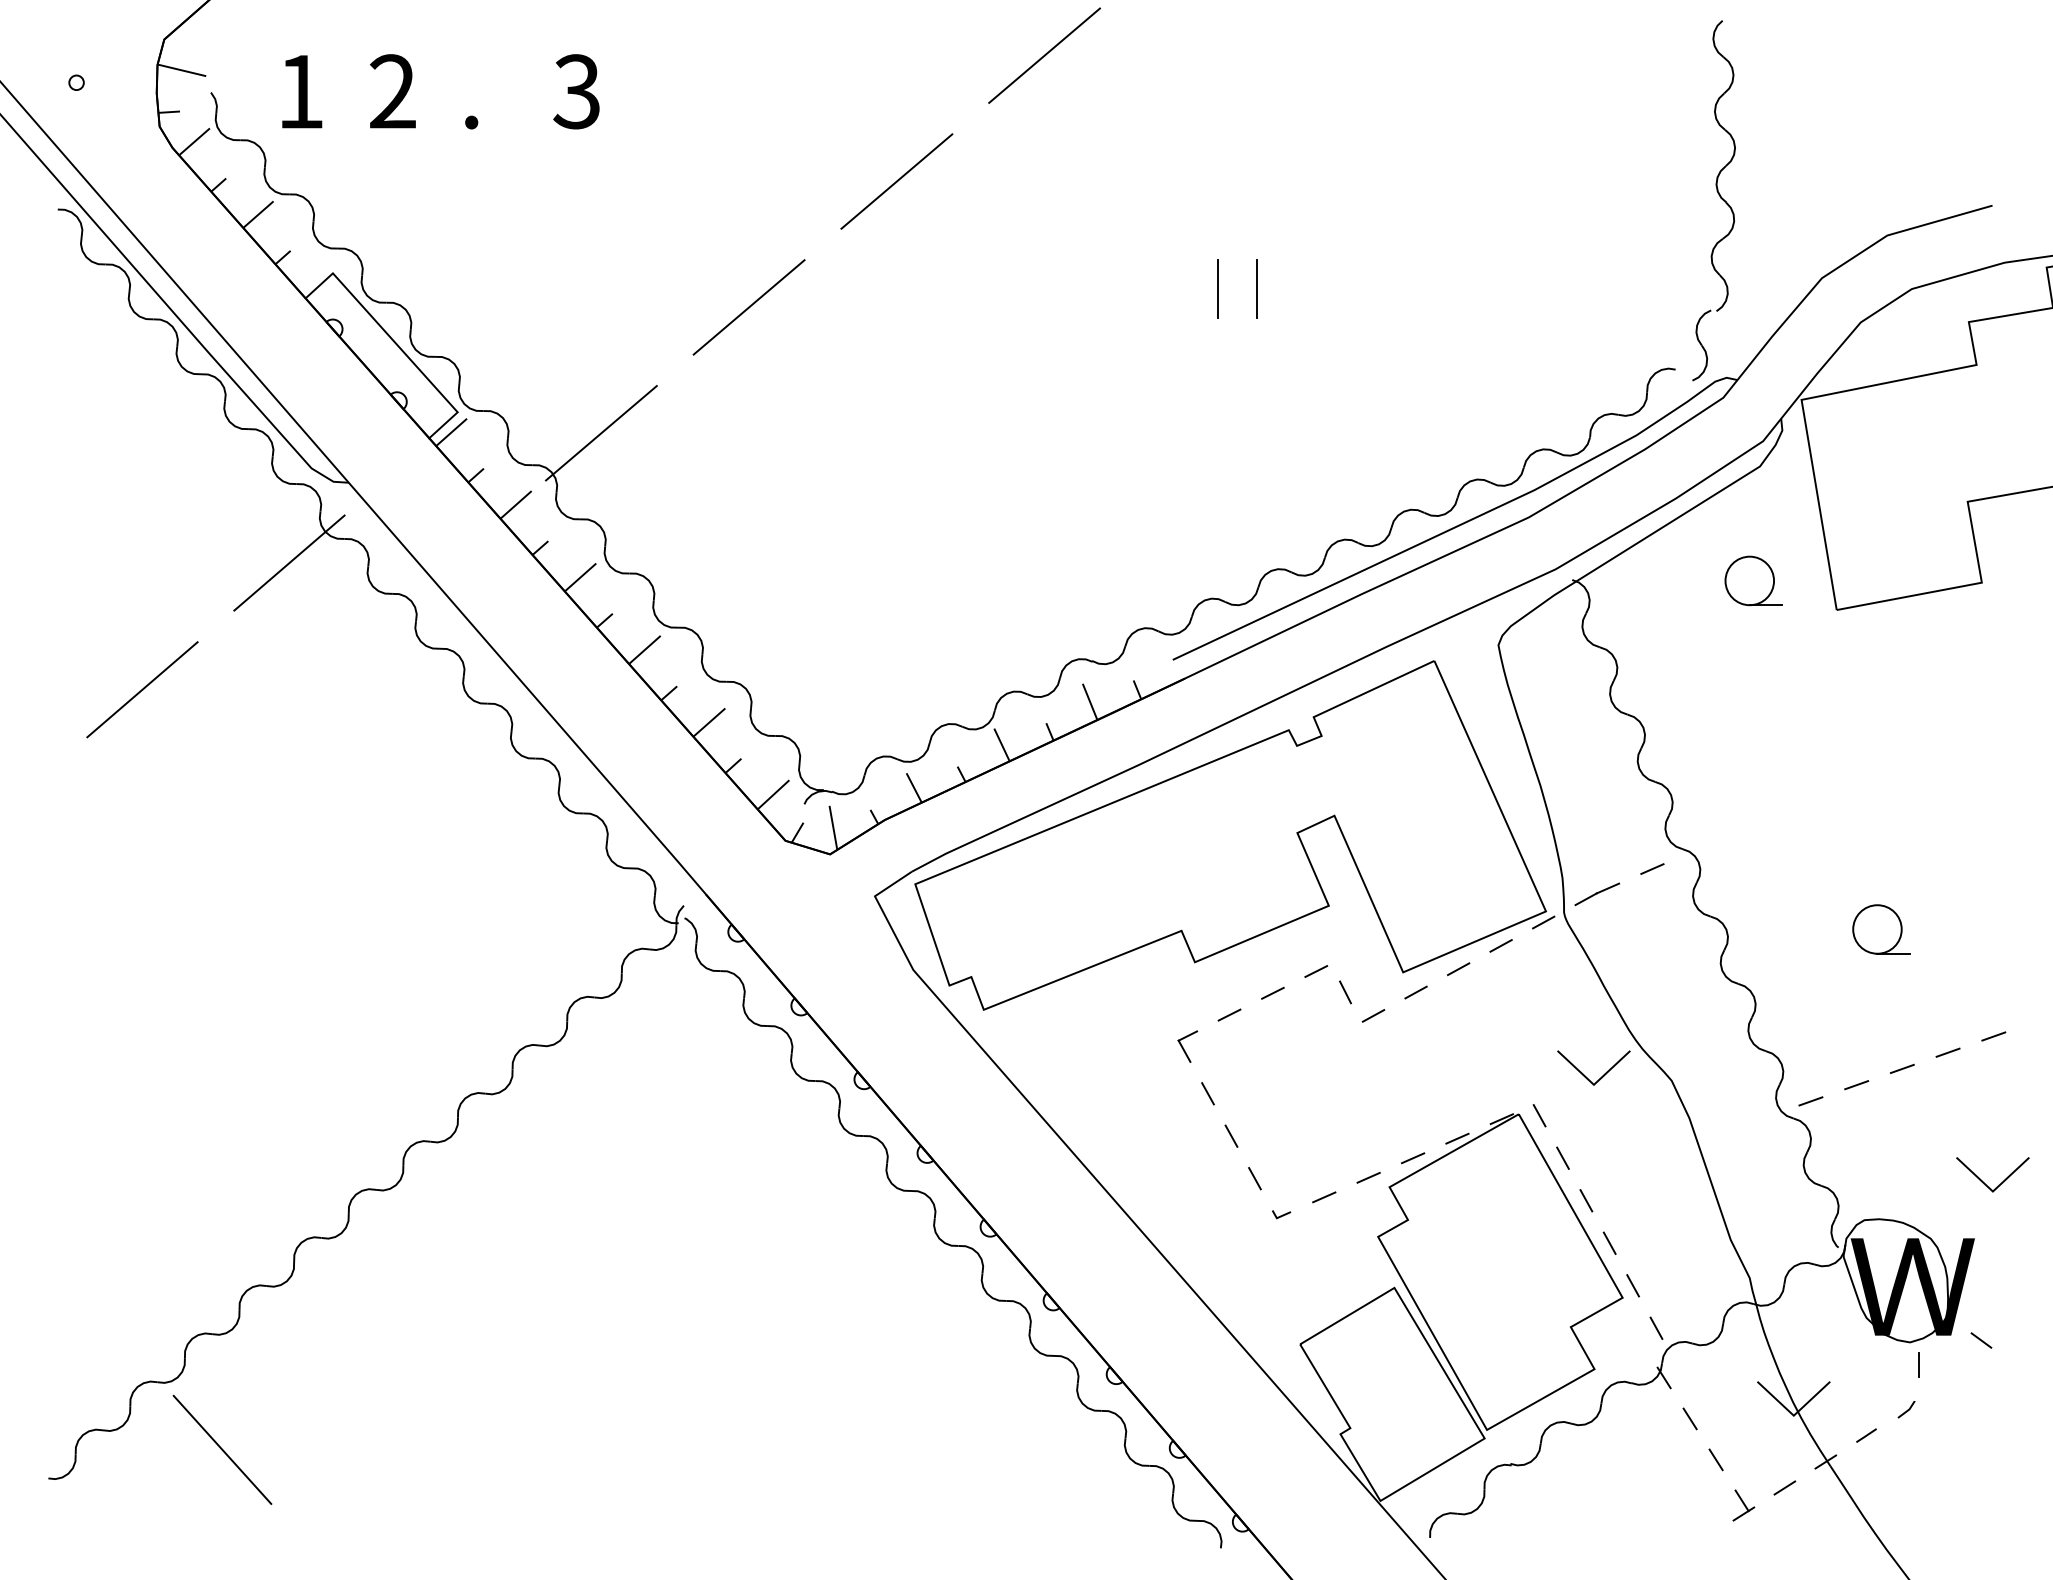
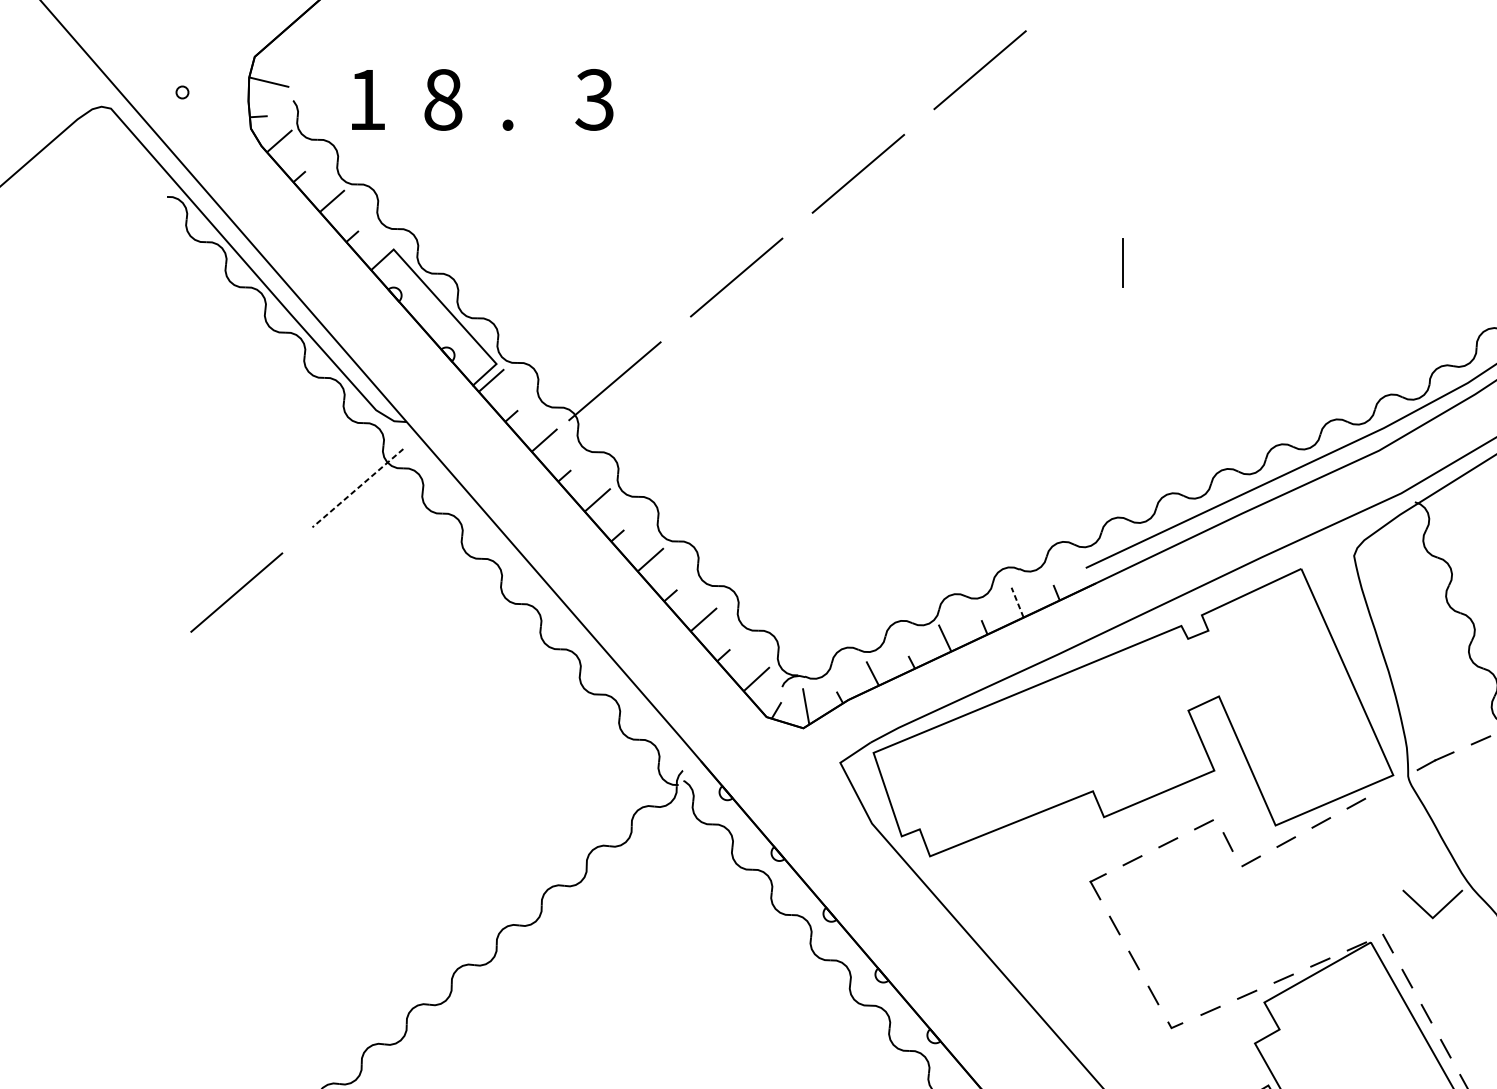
text: (393, 91) -> (443, 99), 2 -> 8
line: (1257, 289) -> (1155, 262), removed
line: (289, 563) -> (357, 488), solid -> dashed
line: (1089, 701) -> (1017, 602), solid -> dashed
line: (1543, 922) -> (1391, 784), removed

